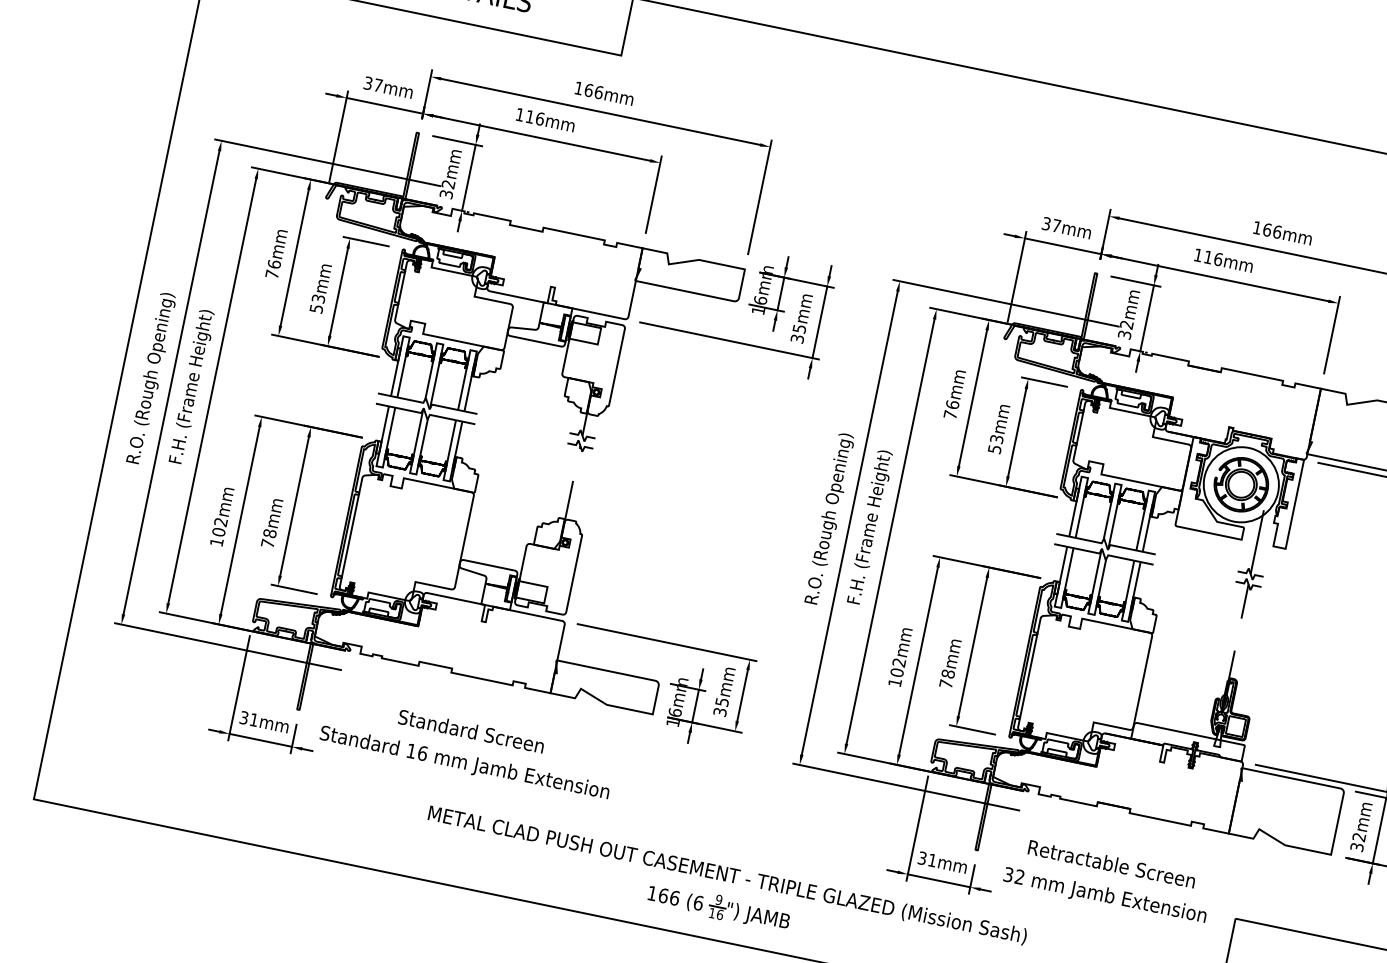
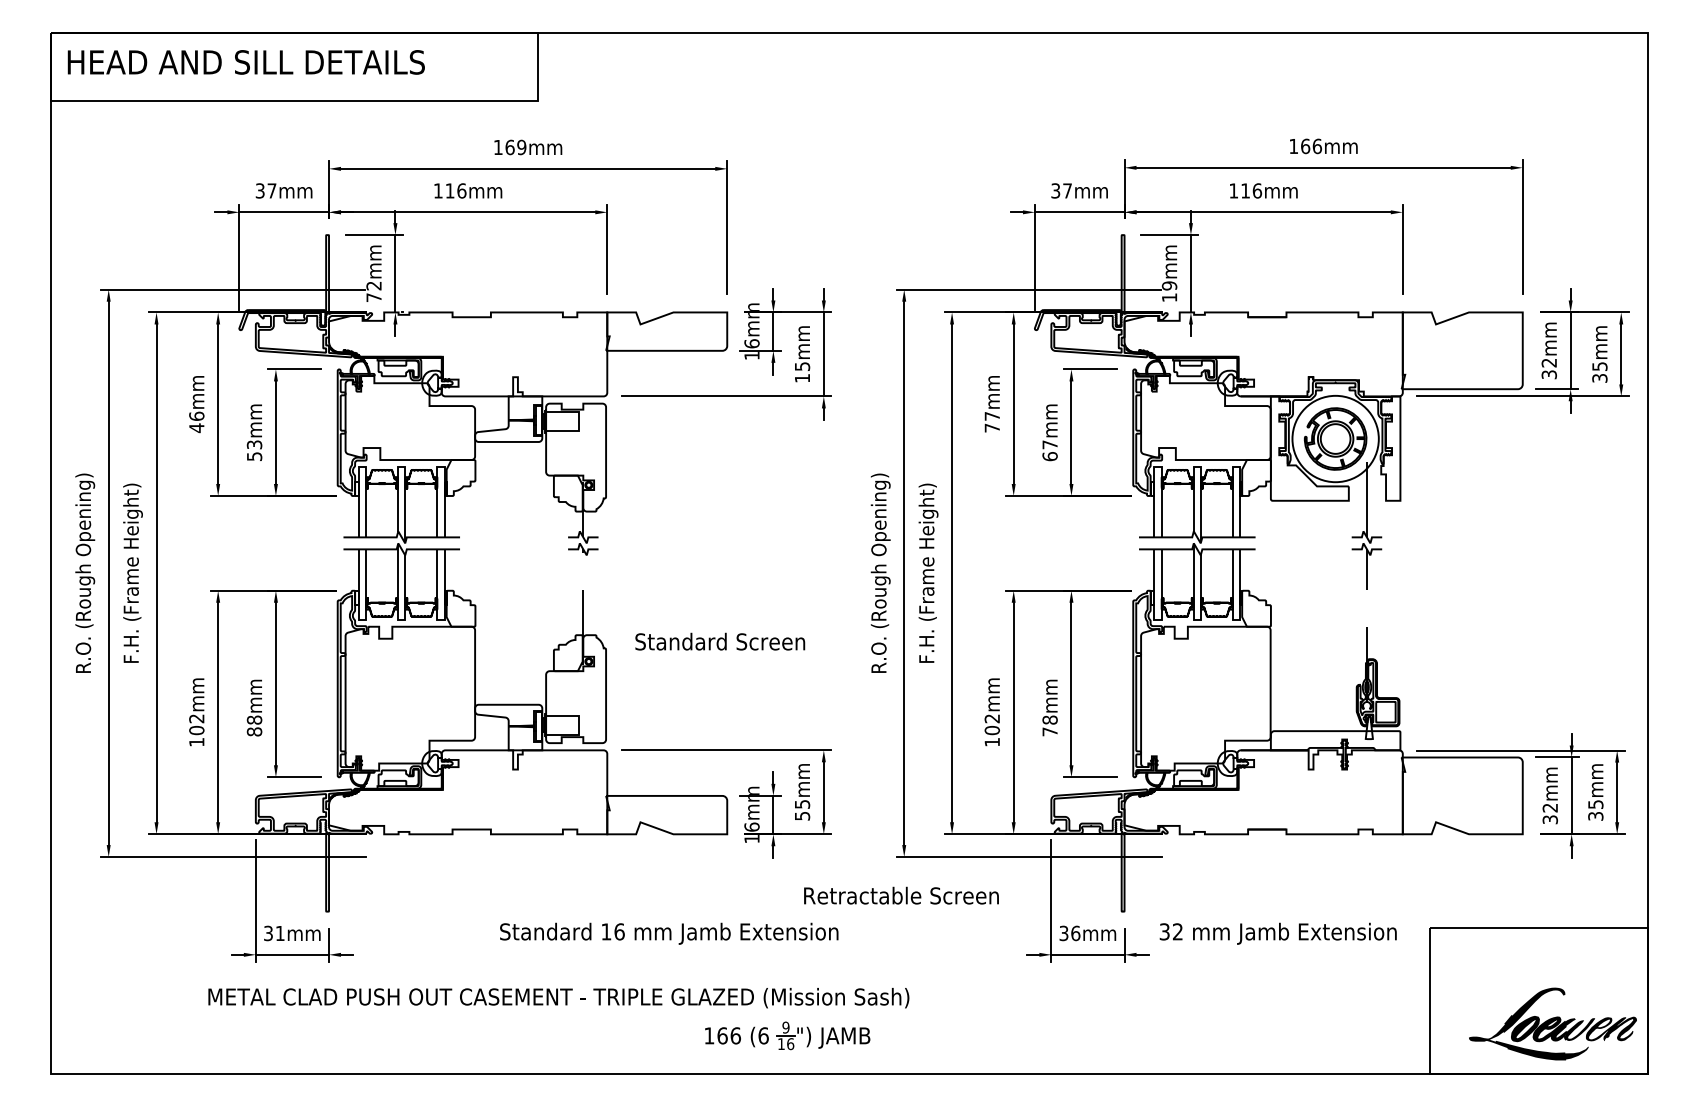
text: (598, 92) -> (521, 147), 166mm -> 169mm
text: (445, 194) -> (373, 297), 32mm -> 72mm
text: (271, 274) -> (196, 428), 76mm -> 46mm
text: (1125, 329) -> (1169, 291), 32mm -> 19mm
text: (797, 339) -> (802, 378), 35mm -> 15mm
text: (952, 403) -> (991, 415), 76mm -> 77mm
text: (995, 444) -> (1049, 450), 53mm -> 67mm
text: (267, 543) -> (254, 731), 78mm -> 88mm
text: (719, 711) -> (801, 815), 35mm -> 55mm
text: (471, 731) -> (720, 641), moved
text: (464, 763) -> (669, 933), moved
text: (932, 860) -> (1075, 933), 31mm -> 36mm
text: (1112, 863) -> (901, 895), moved
text: (727, 875) -> (558, 998), moved
part: (718, 906) -> (787, 1035), moved

